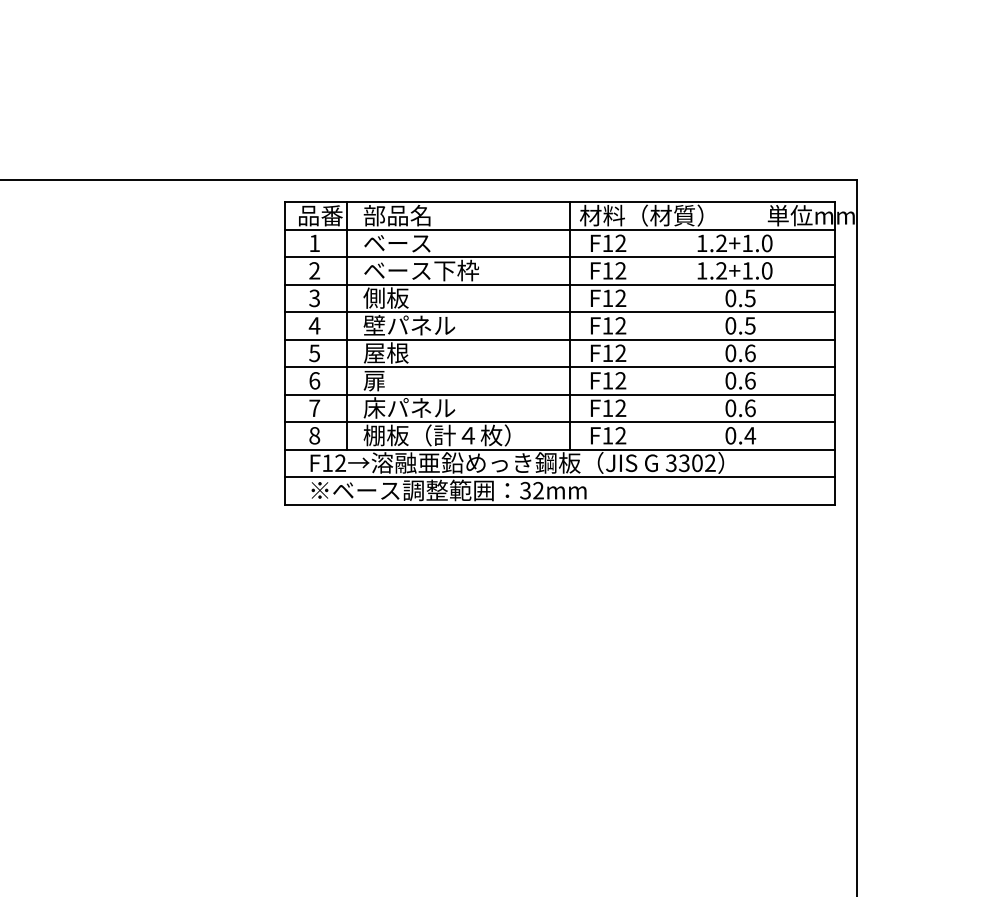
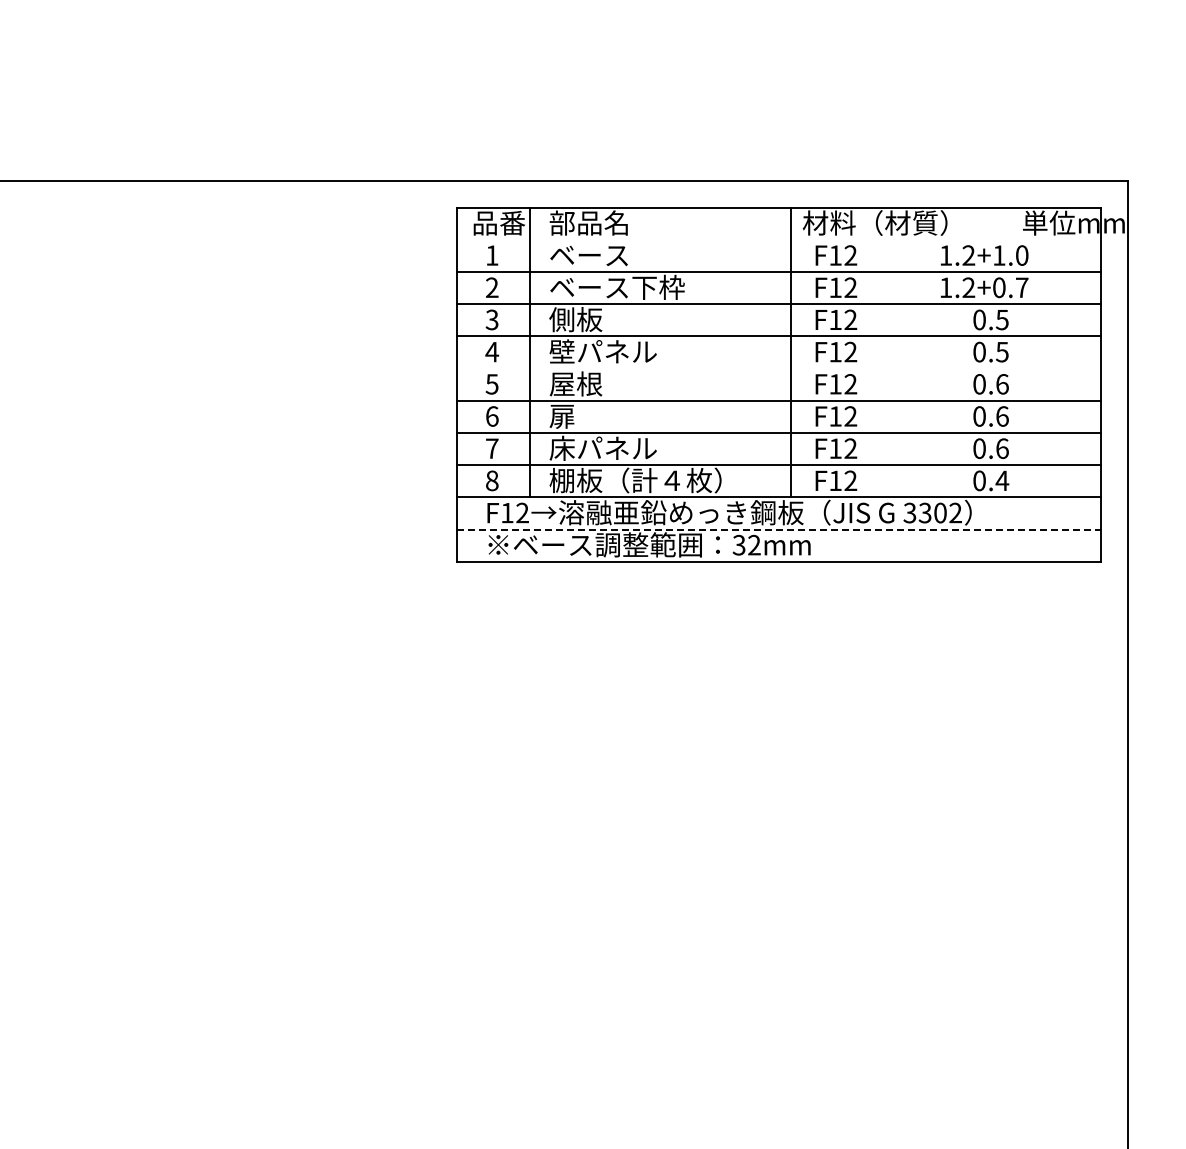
line: (559, 229) -> (779, 239), removed
text: (757, 270) -> (1010, 287), 1.2+1.0 -> 1.2+0.7
line: (559, 339) -> (779, 368), removed
line: (559, 477) -> (779, 529), solid -> dashed

